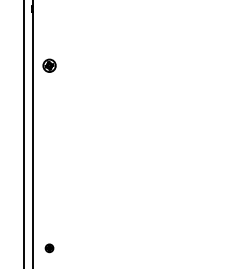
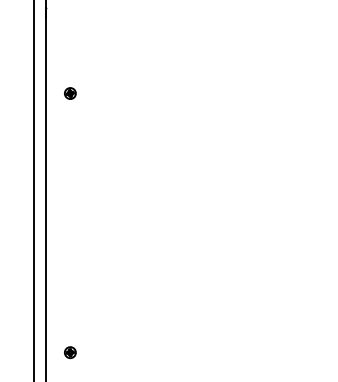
part: (49, 65) -> (70, 93), size x0.62

